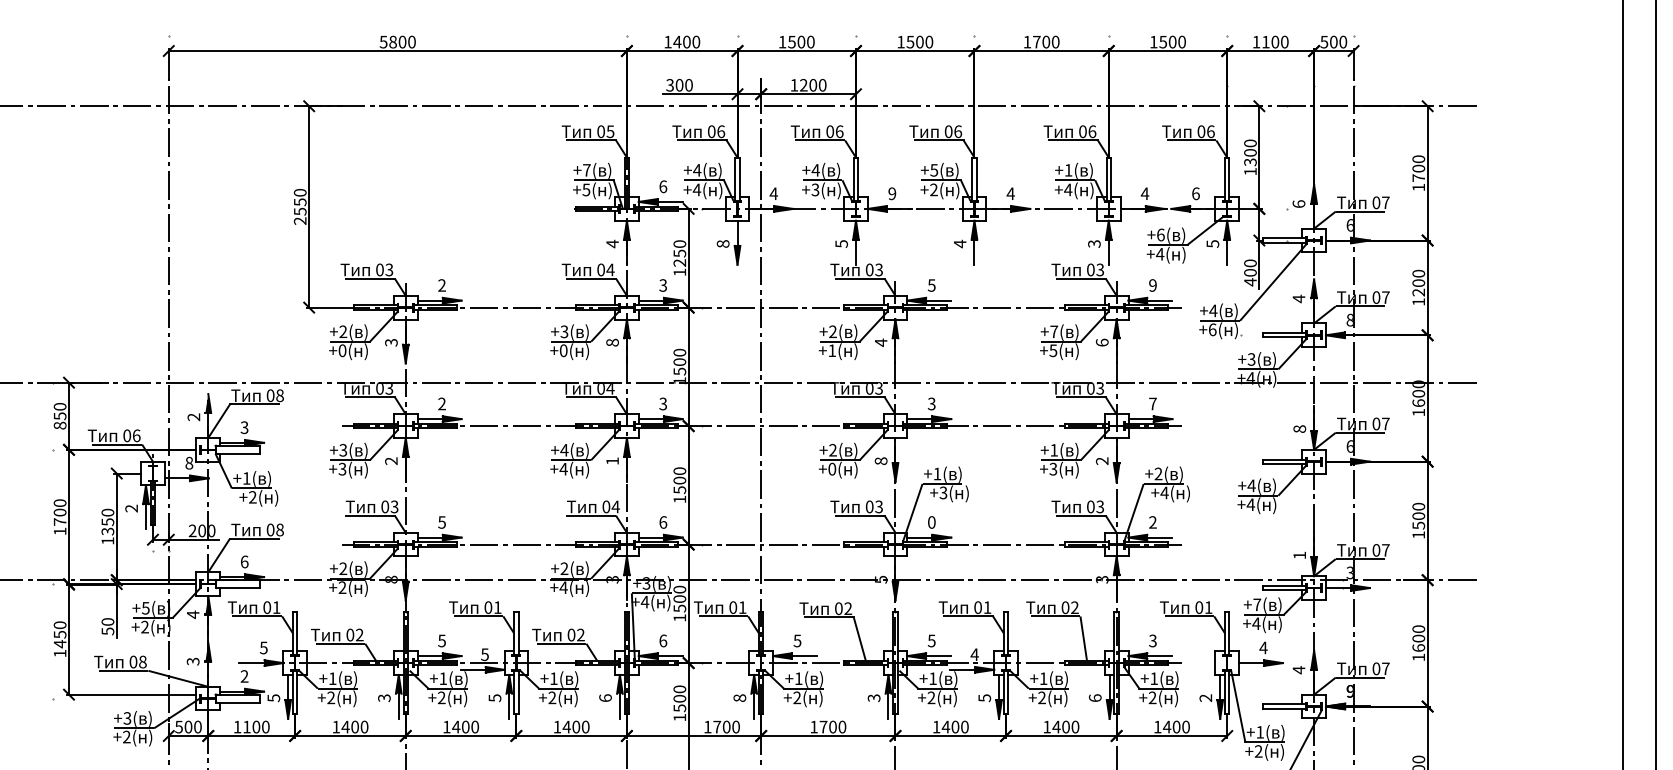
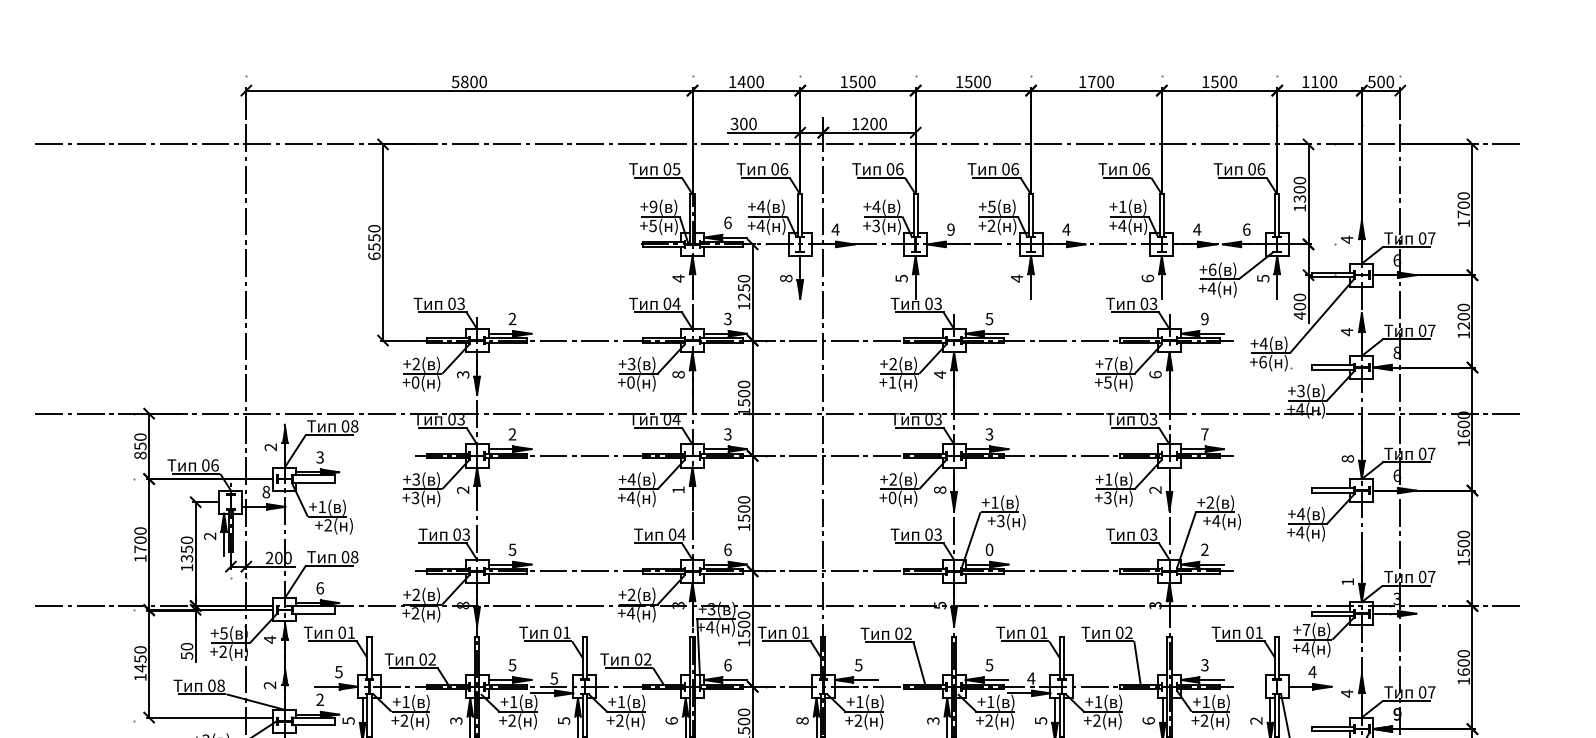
text: (586, 170) -> (653, 207), +7( -> +9(
text: (1298, 204) -> (1346, 240), 6 -> 4
text: (299, 220) -> (373, 255), 2550 -> 6550
text: (1094, 243) -> (1147, 278), 3 -> 6
text: (193, 661) -> (270, 685), 3 -> 2

